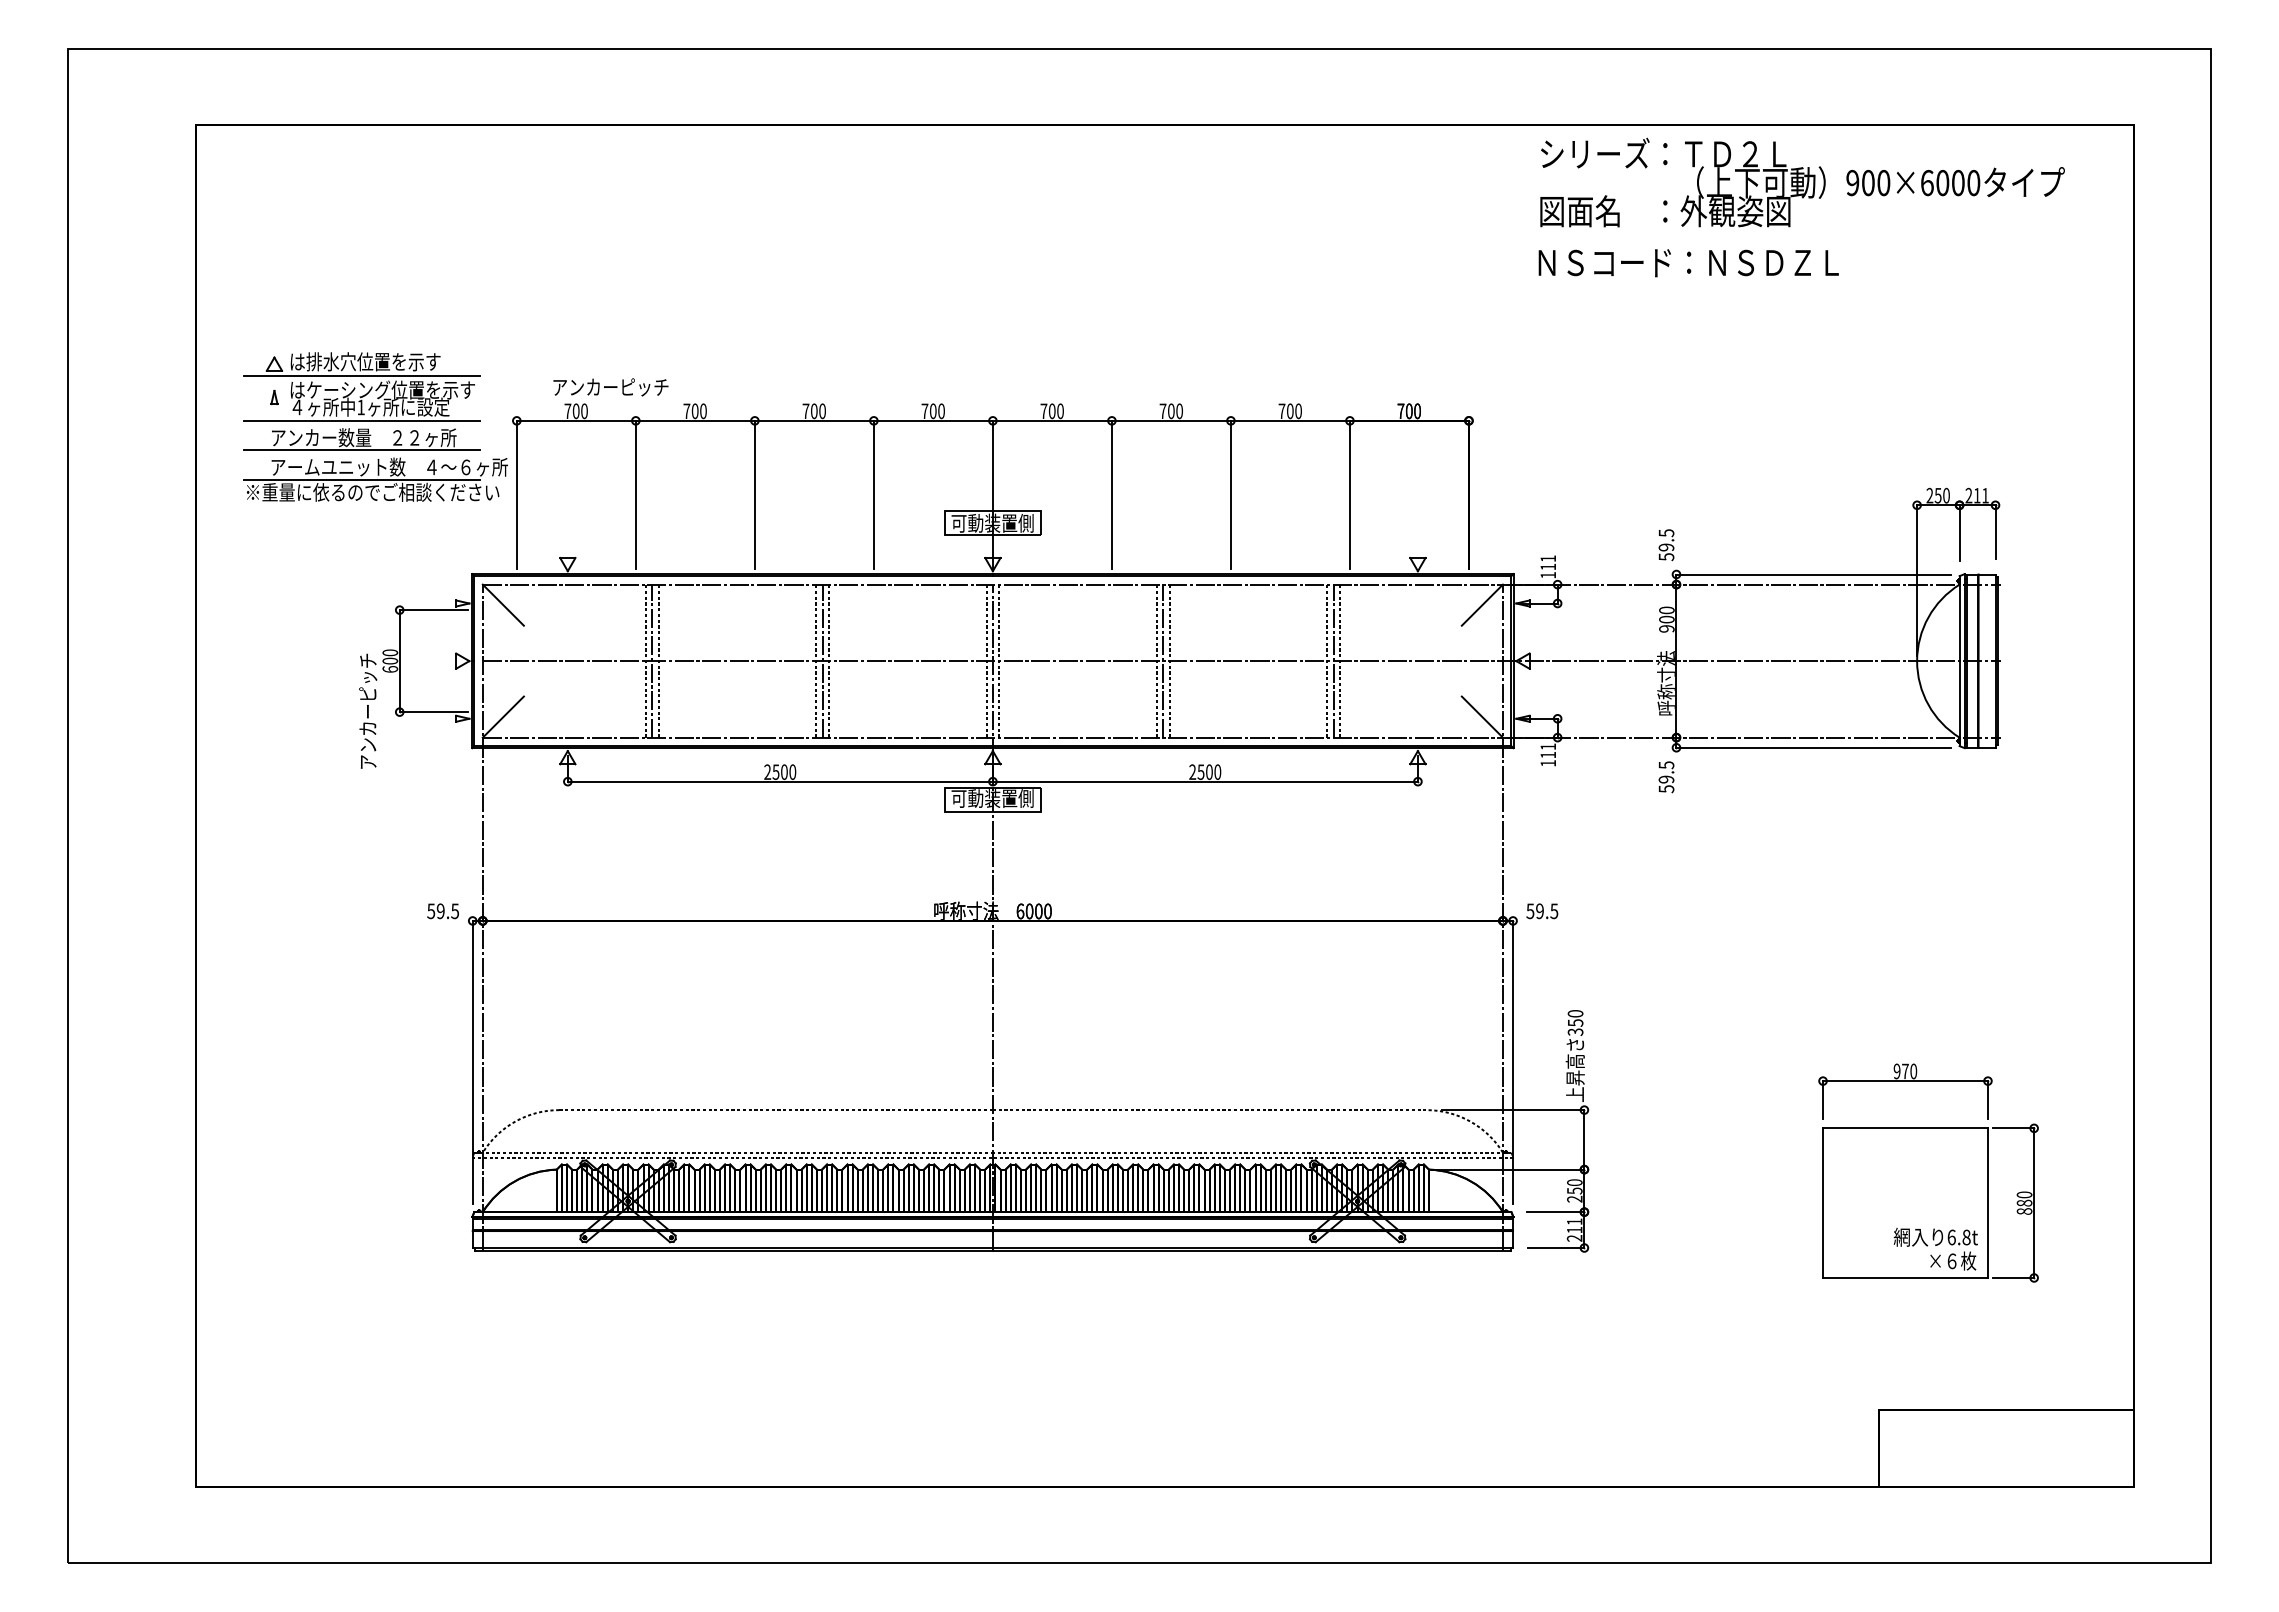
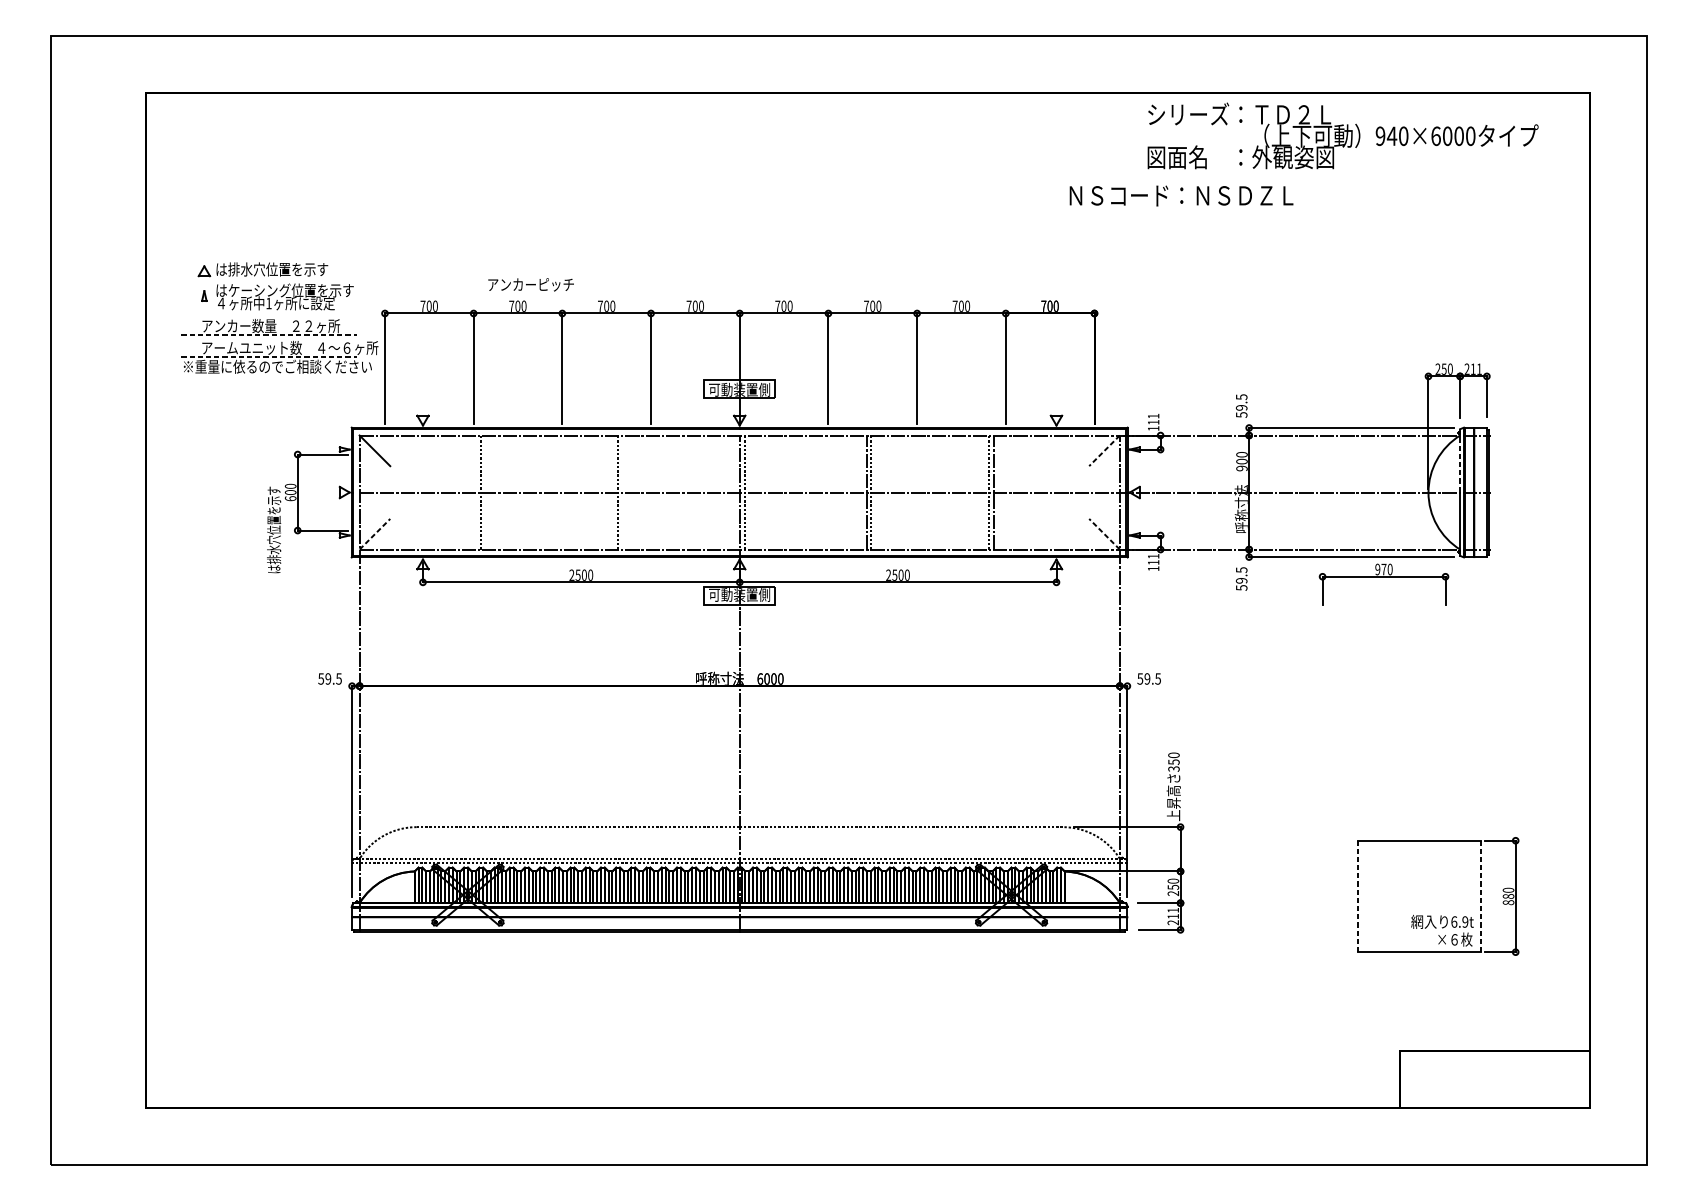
text: (1868, 182) -> (1392, 135), 900×6000 -> 940×6000
text: (1688, 263) -> (1181, 196), moved
line: (361, 375) -> (269, 279), removed
text: (610, 387) -> (530, 284), moved
line: (361, 420) -> (269, 313), removed
line: (361, 450) -> (269, 335), solid -> dashed
line: (361, 479) -> (269, 357), solid -> dashed
line: (1482, 605) -> (1104, 451), solid -> dashed
line: (1959, 618) -> (1460, 460), solid -> dashed
line: (652, 660) -> (486, 492), removed
line: (658, 660) -> (490, 492), removed
line: (816, 660) -> (608, 492), removed
line: (822, 660) -> (612, 492), removed
line: (986, 660) -> (734, 492), removed
line: (1156, 660) -> (861, 492), removed
line: (1339, 660) -> (998, 492), removed
text: (367, 711) -> (273, 530), アンカーピッチ -> は排水穴位置を示す
line: (503, 716) -> (375, 533), solid -> dashed
line: (1482, 716) -> (1104, 533), solid -> dashed
part: (1905, 1081) -> (1384, 577), moved
line: (1823, 1203) -> (1358, 896), solid -> dashed
line: (1987, 1203) -> (1480, 896), solid -> dashed
text: (1966, 1237) -> (1465, 922), 6.8t -> 6.9t

